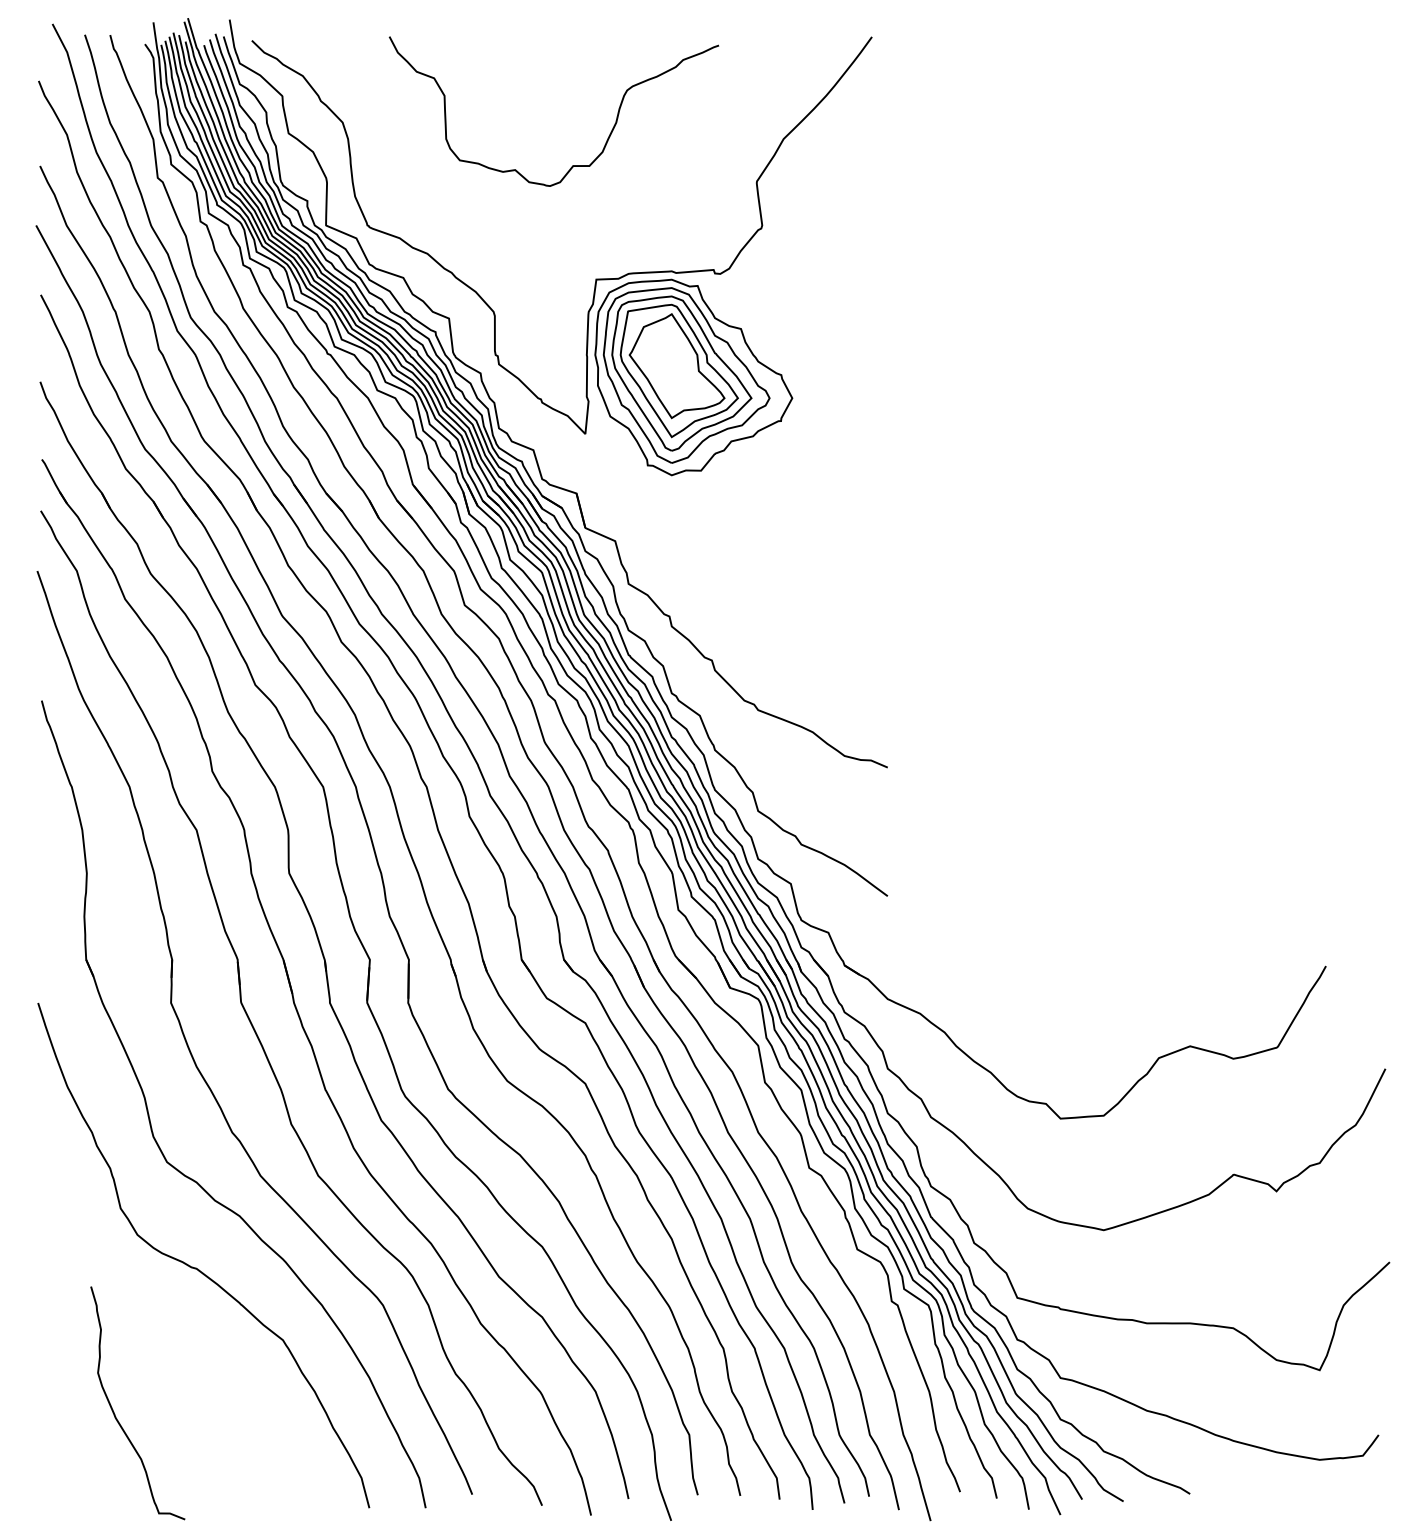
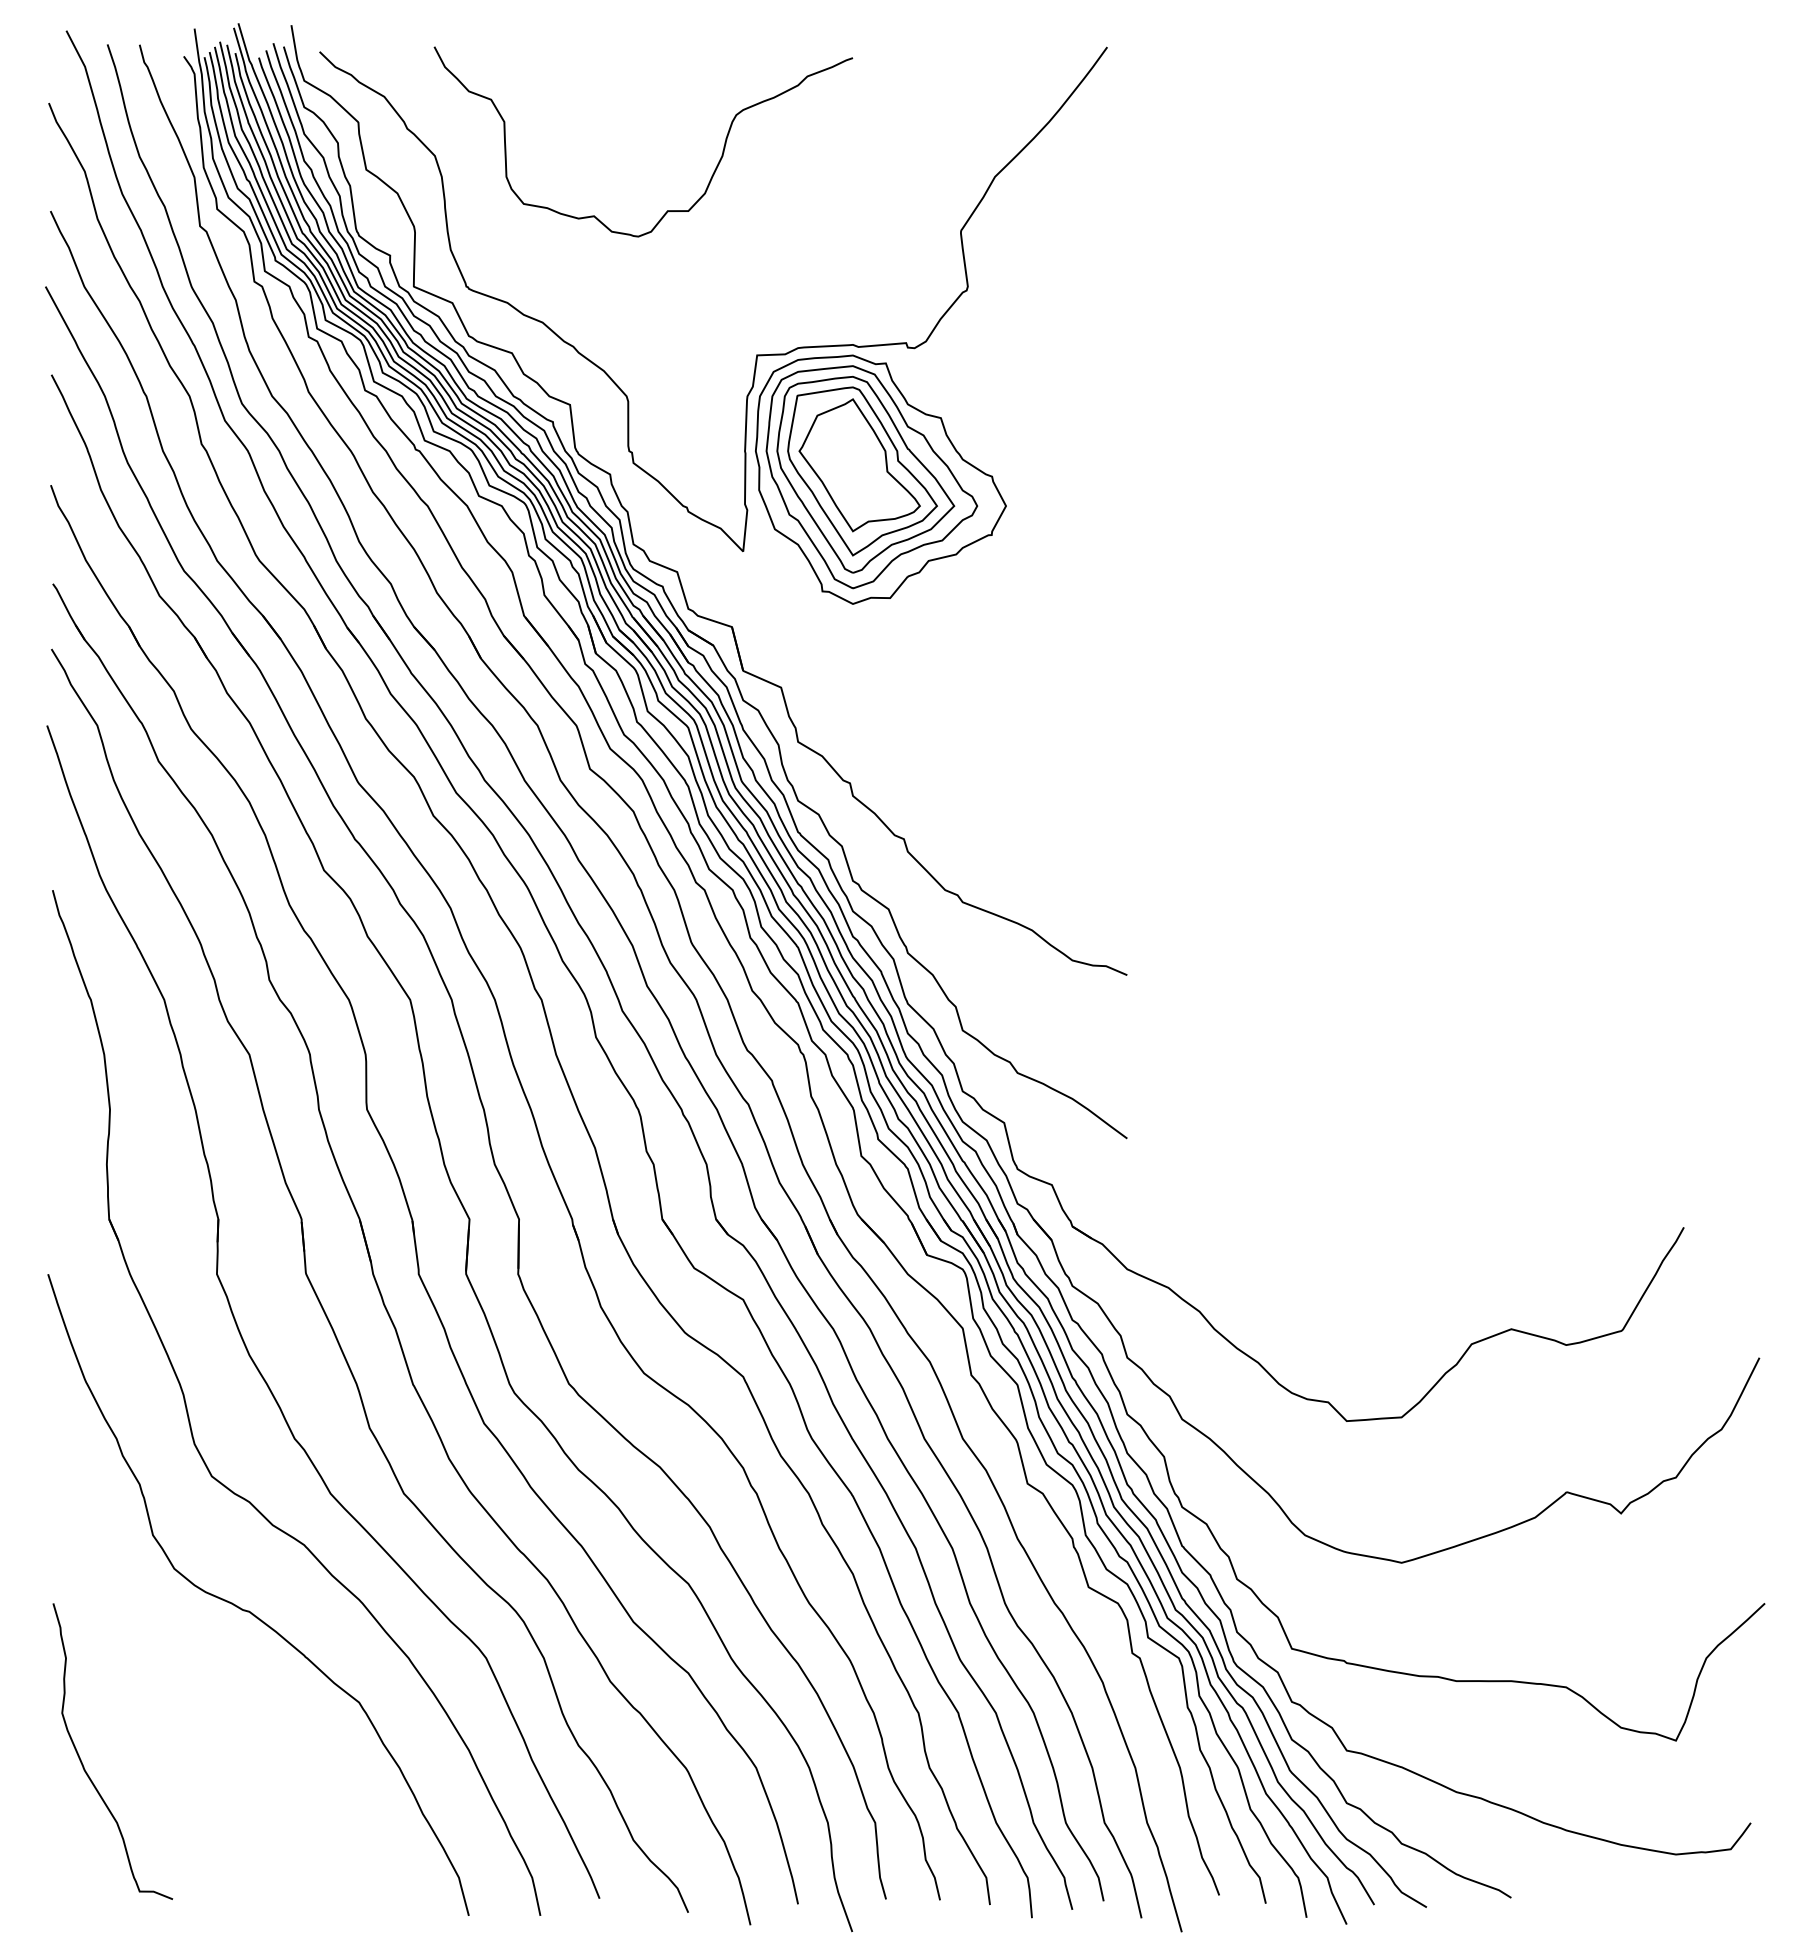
curve: (573, 165) -> (667, 210), moved
curve: (115, 1414) -> (84, 1766), moved

